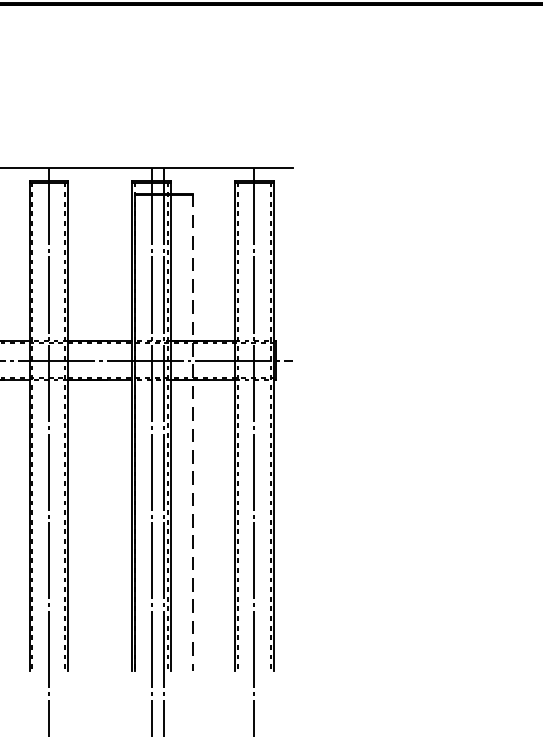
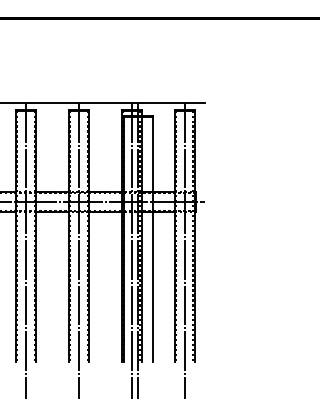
line: (193, 432) -> (153, 239), dashed -> solid

